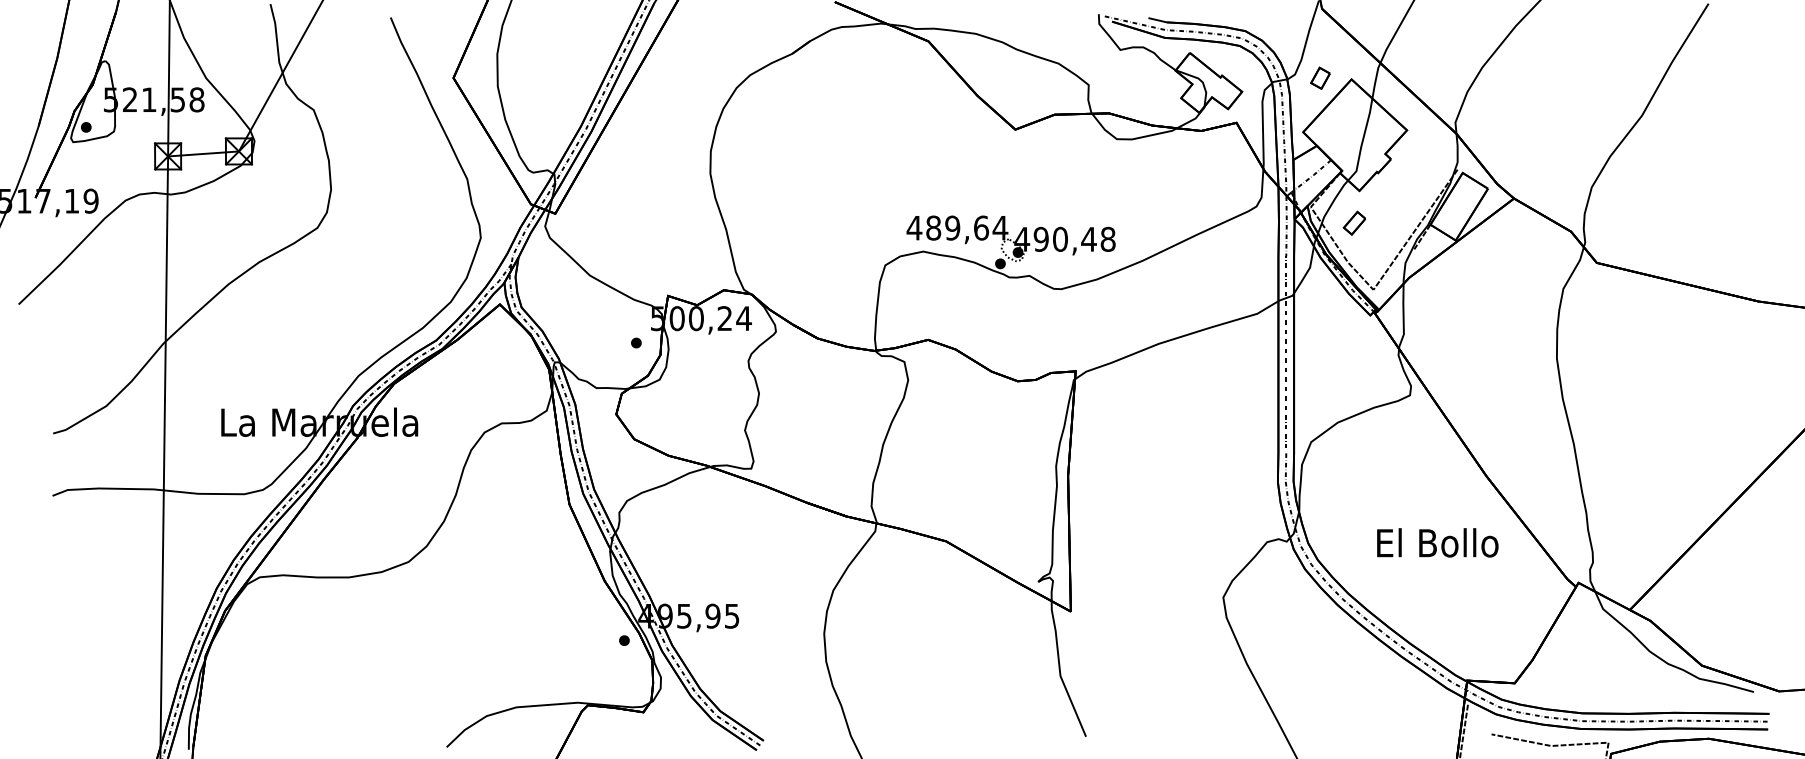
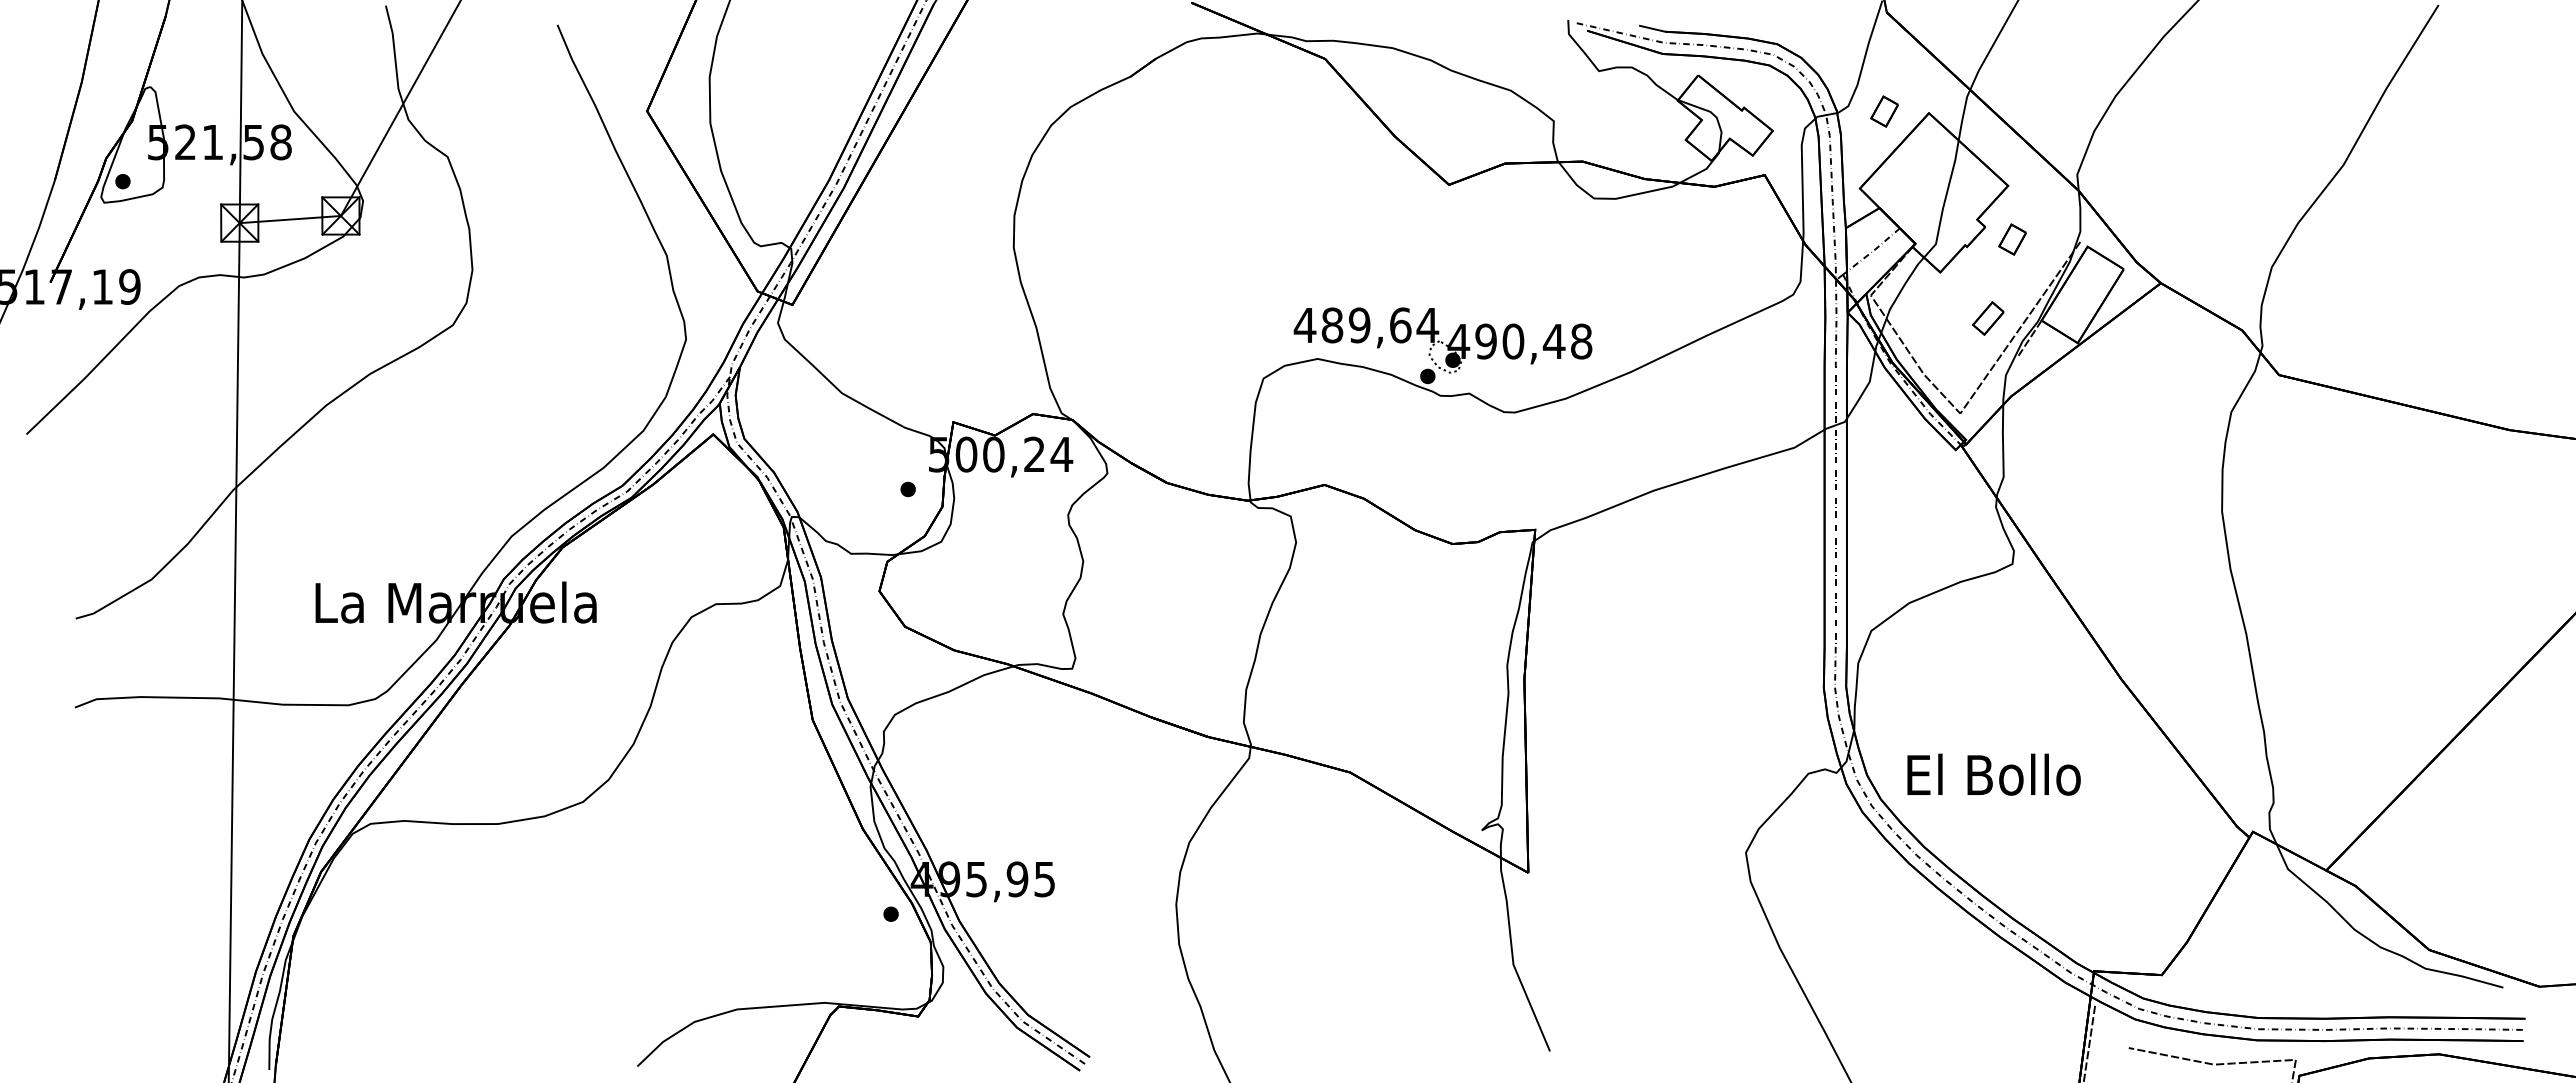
part: (1410, 167) -> (2012, 239), added
part: (1354, 223) -> (1988, 318), moved
text: (1437, 542) -> (1993, 774), moved

